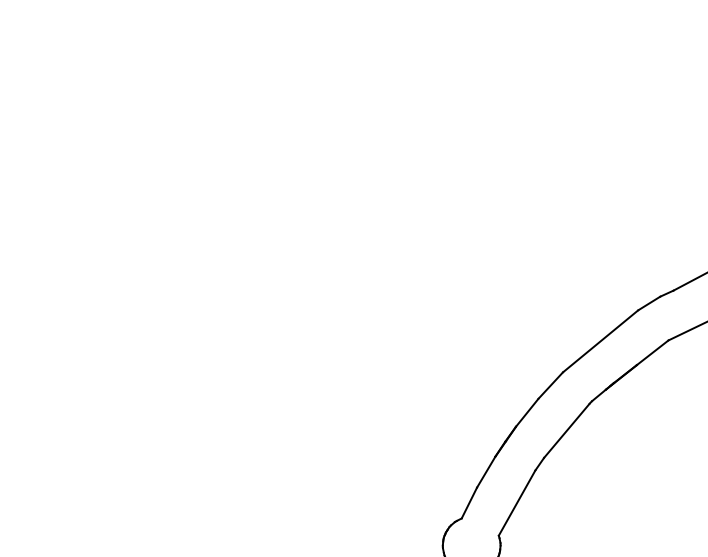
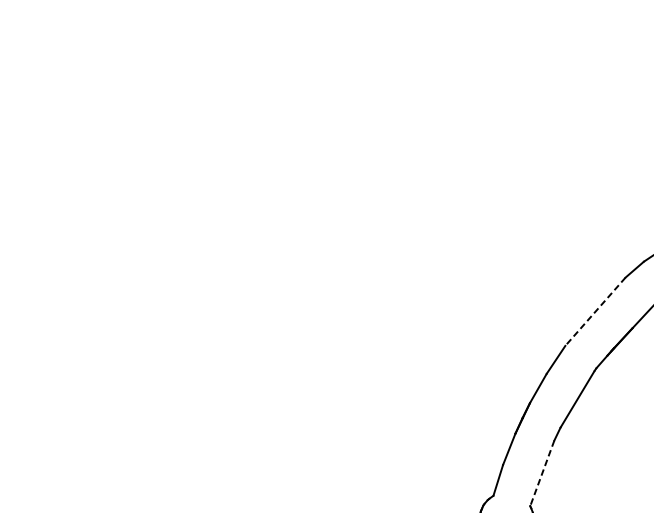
line: (600, 341) -> (595, 311), solid -> dashed
line: (516, 503) -> (541, 473), solid -> dashed

